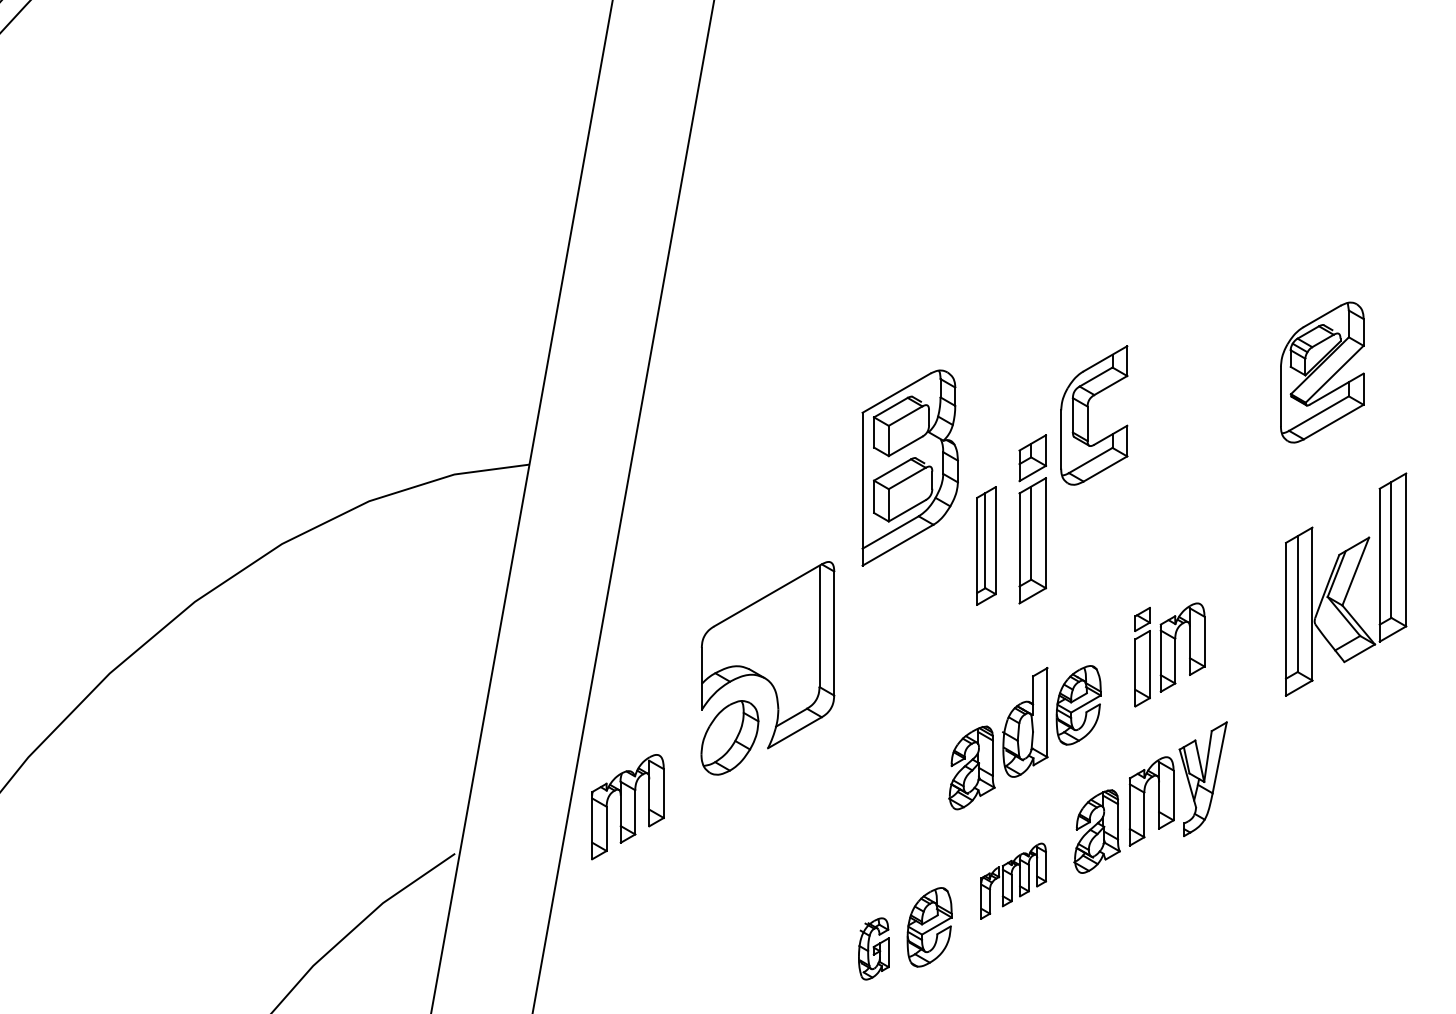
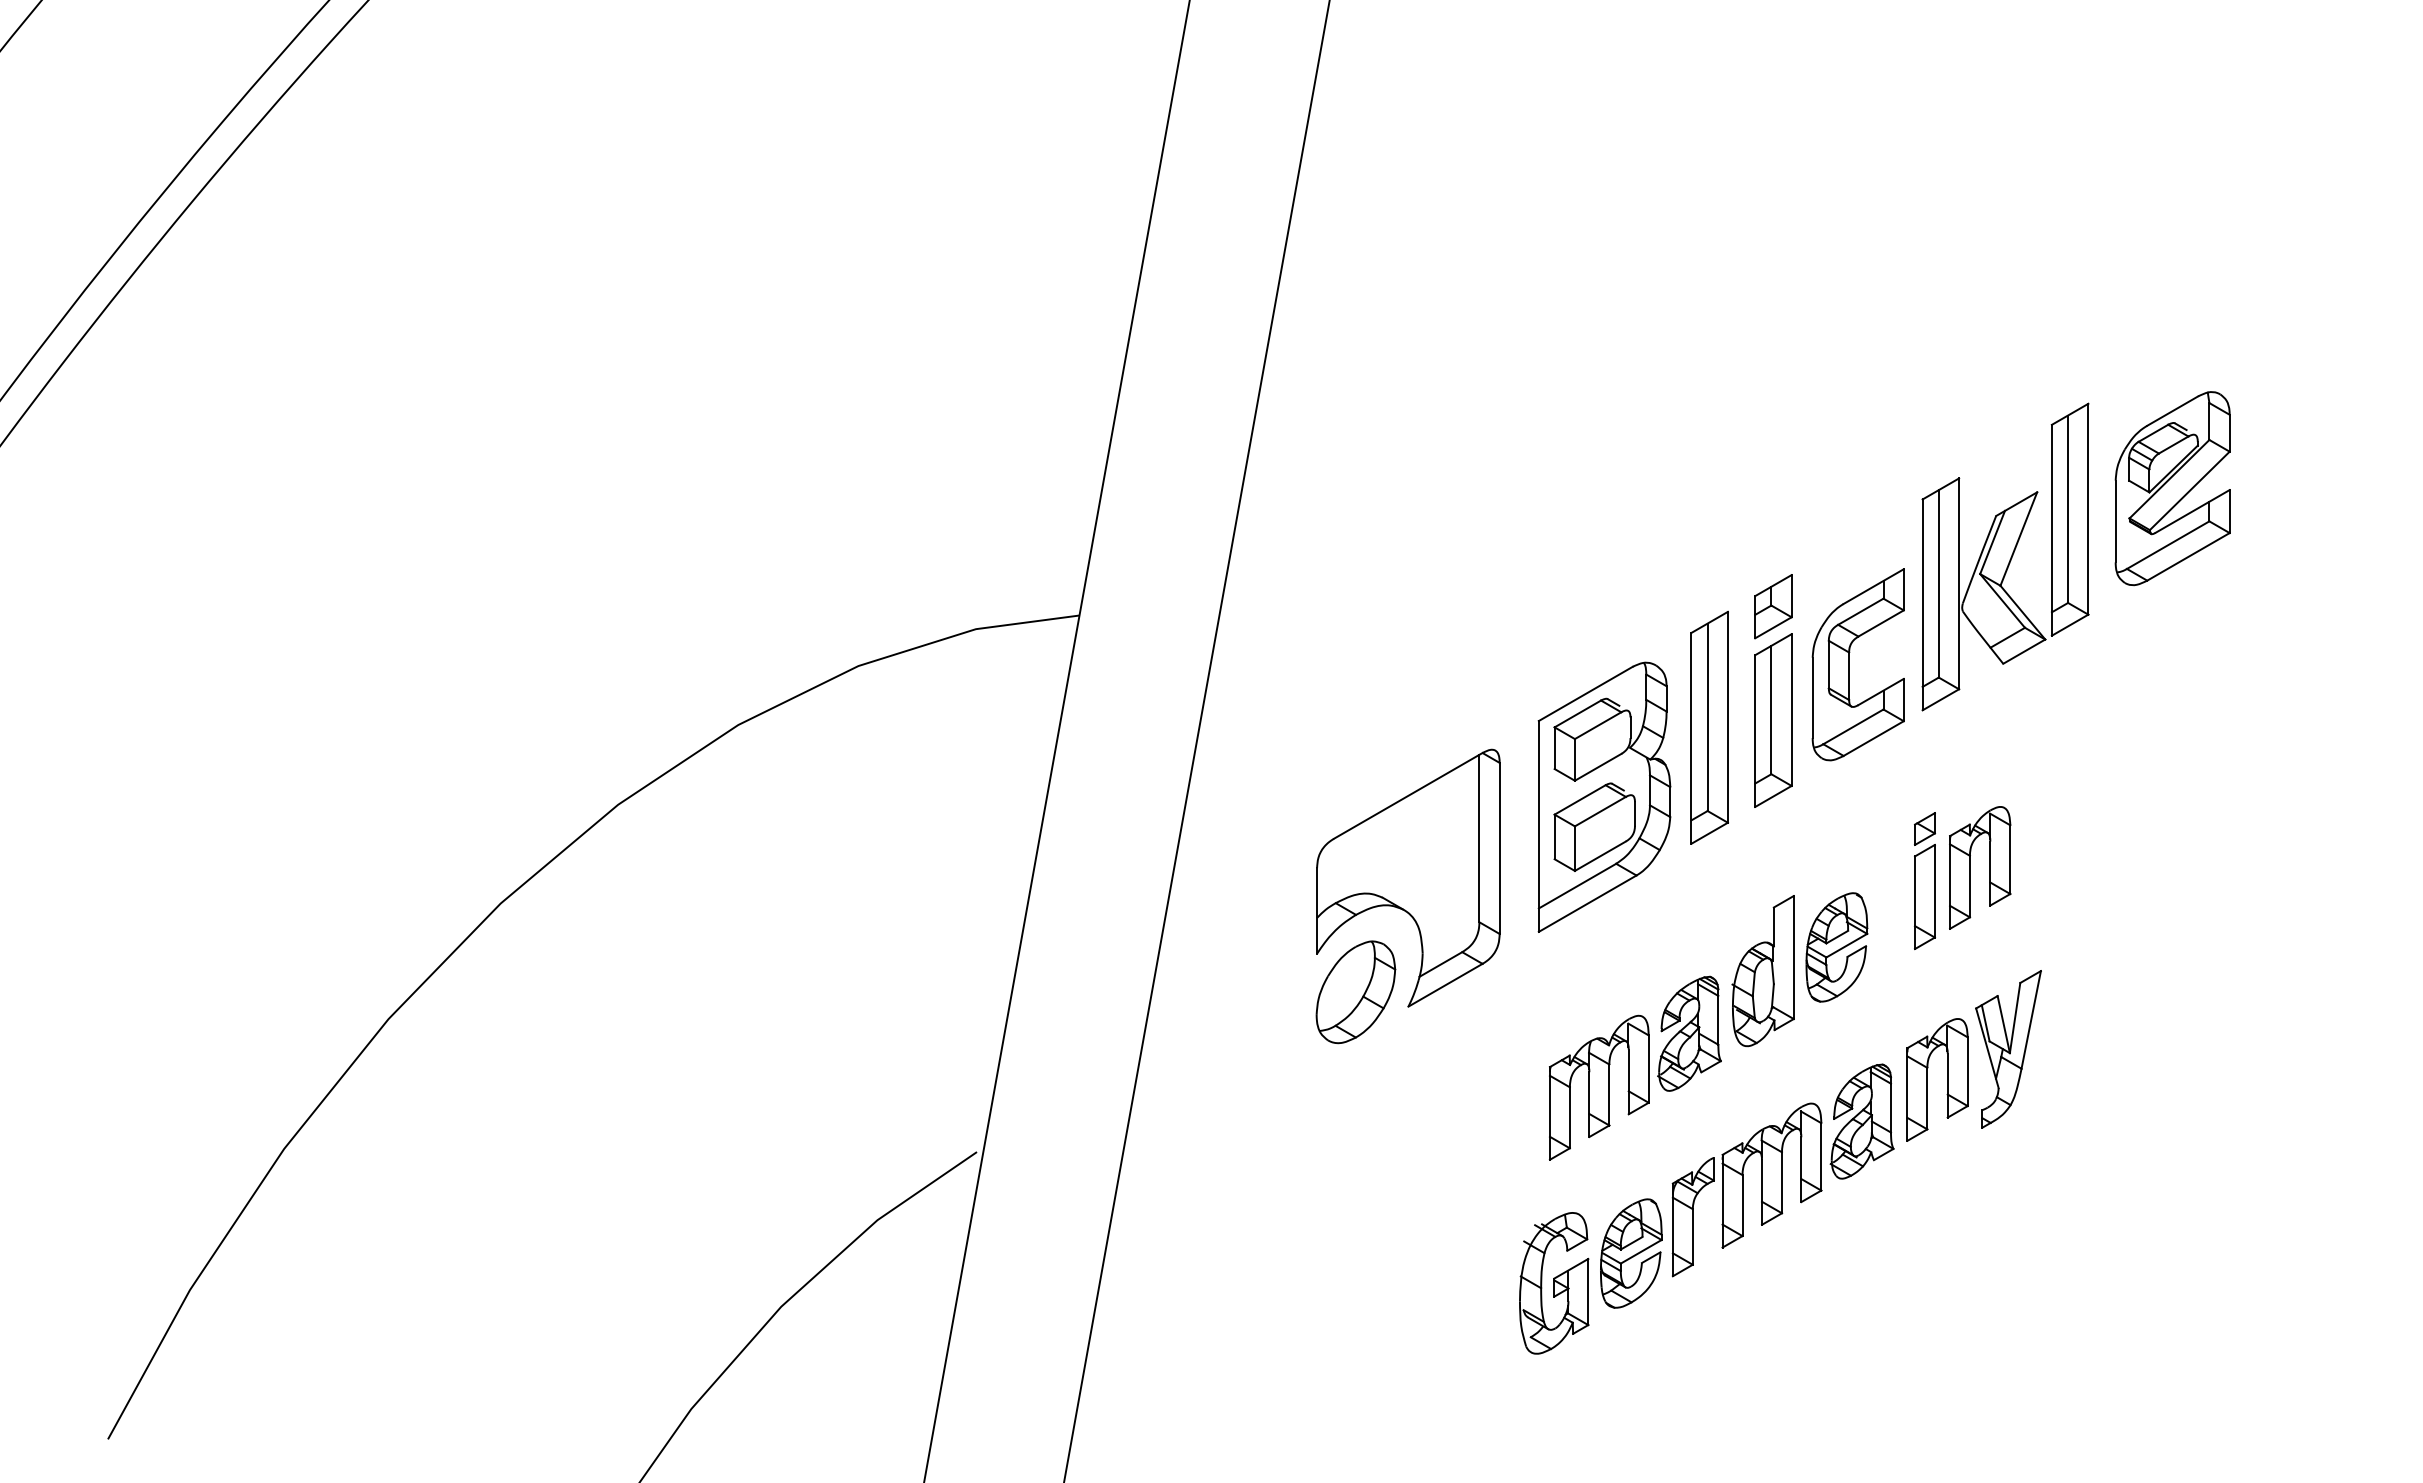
part: (1087, 415) -> (1849, 664), moved
part: (910, 467) -> (1604, 796), moved
part: (986, 545) -> (1709, 727), size x1.43
part: (1346, 584) -> (2005, 556), moved
part: (627, 806) -> (1598, 1087), moved
part: (1013, 880) -> (1746, 1189), size x1.67
part: (873, 949) -> (1554, 1283), size x1.67

